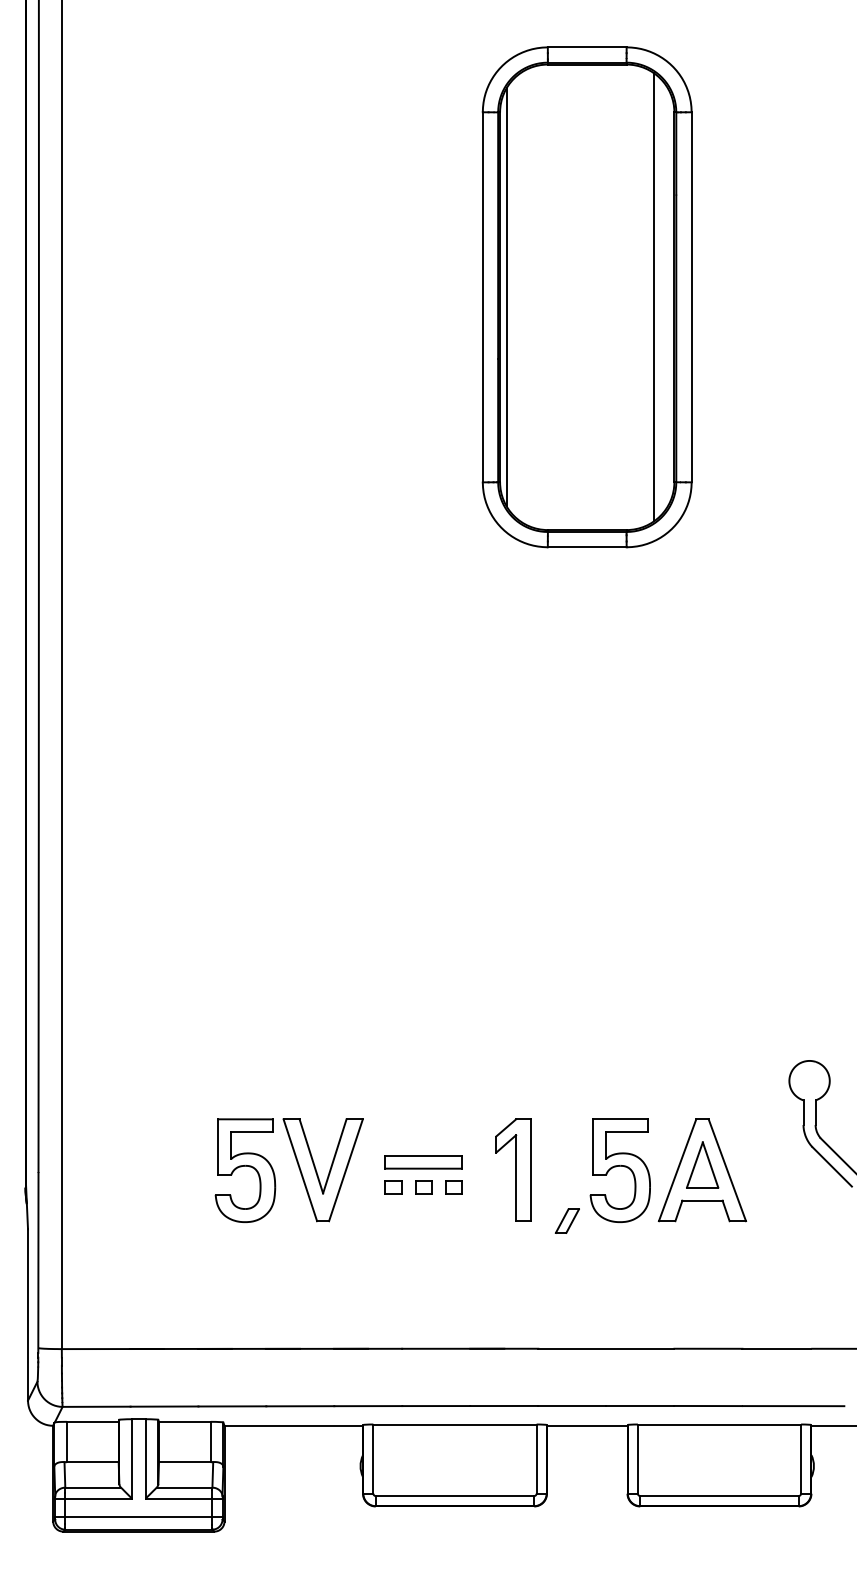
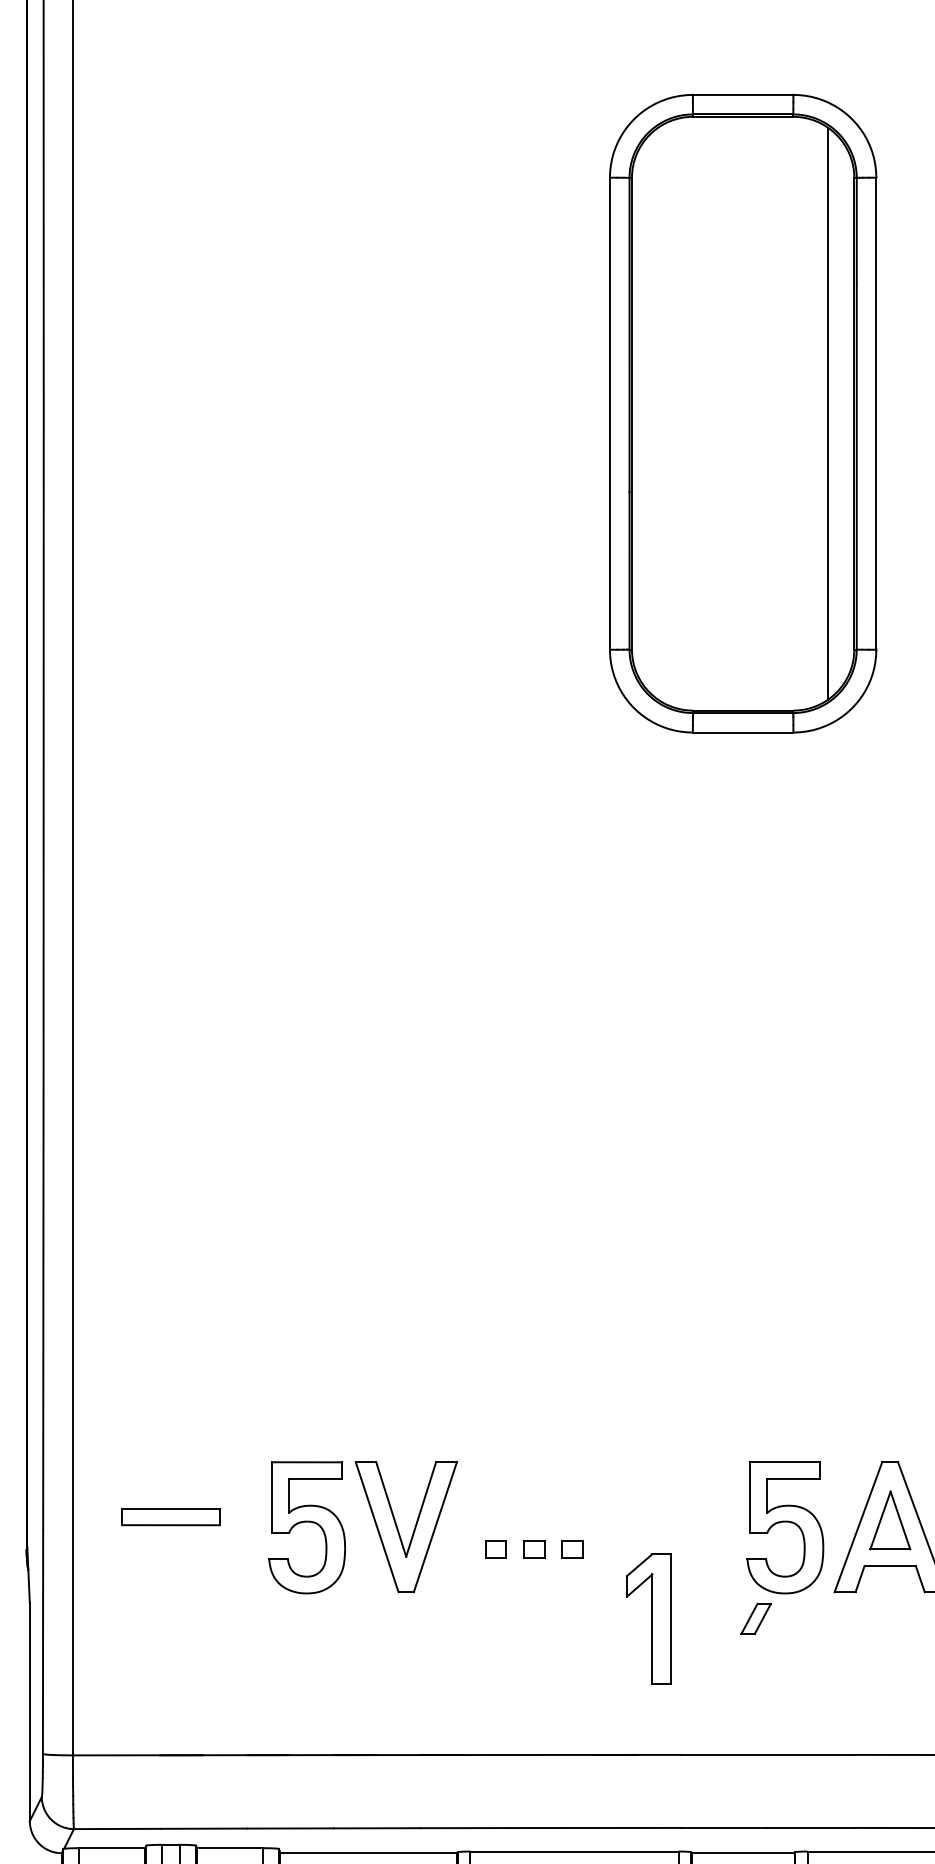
line: (506, 297) -> (640, 413), removed
part: (423, 1162) -> (170, 1517), moved
part: (513, 1169) -> (649, 1618), moved
part: (566, 1220) -> (754, 1618), moved

